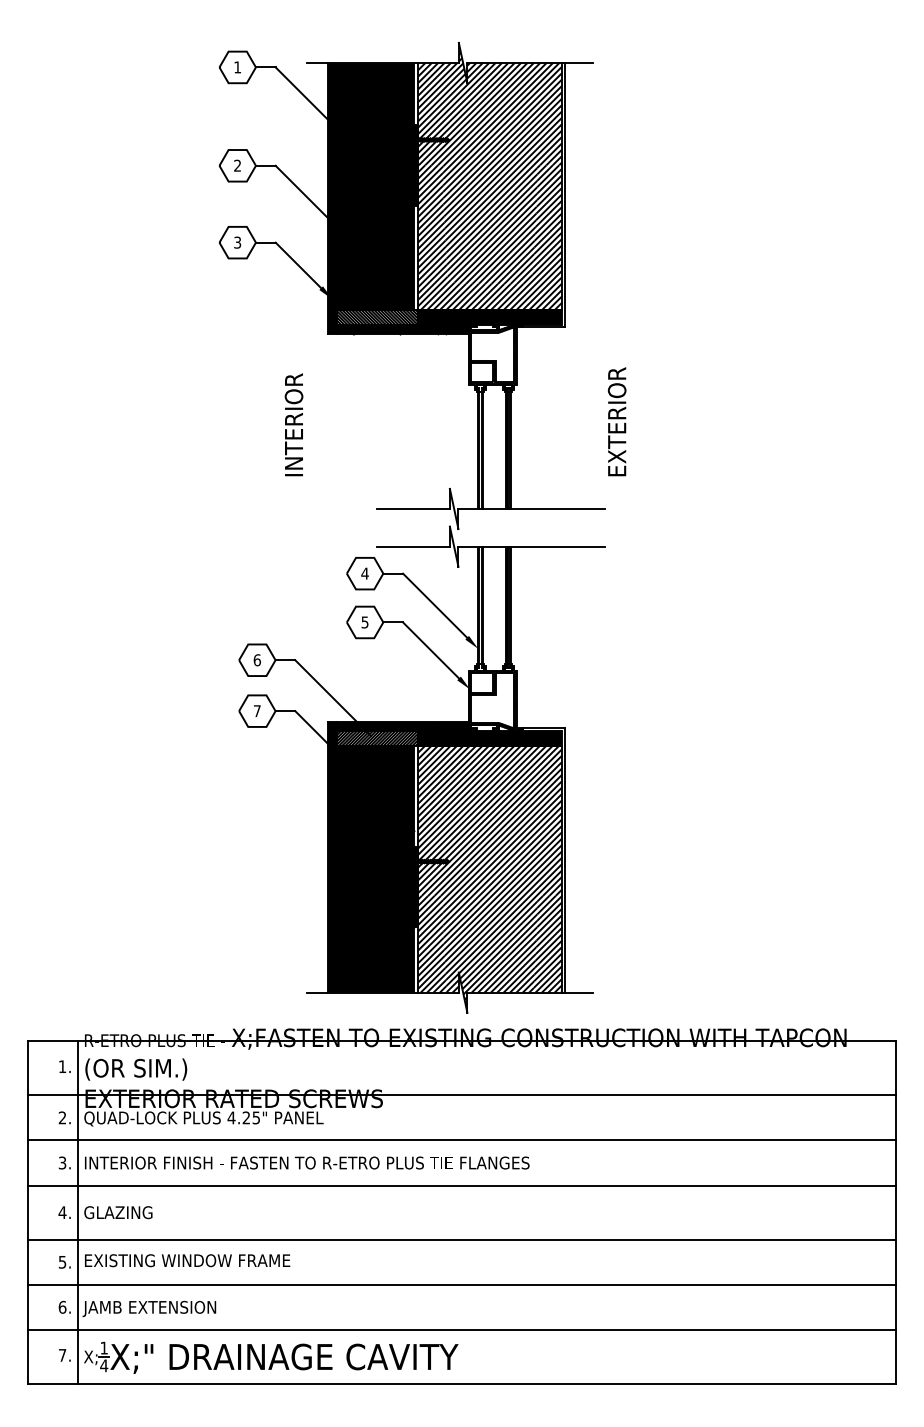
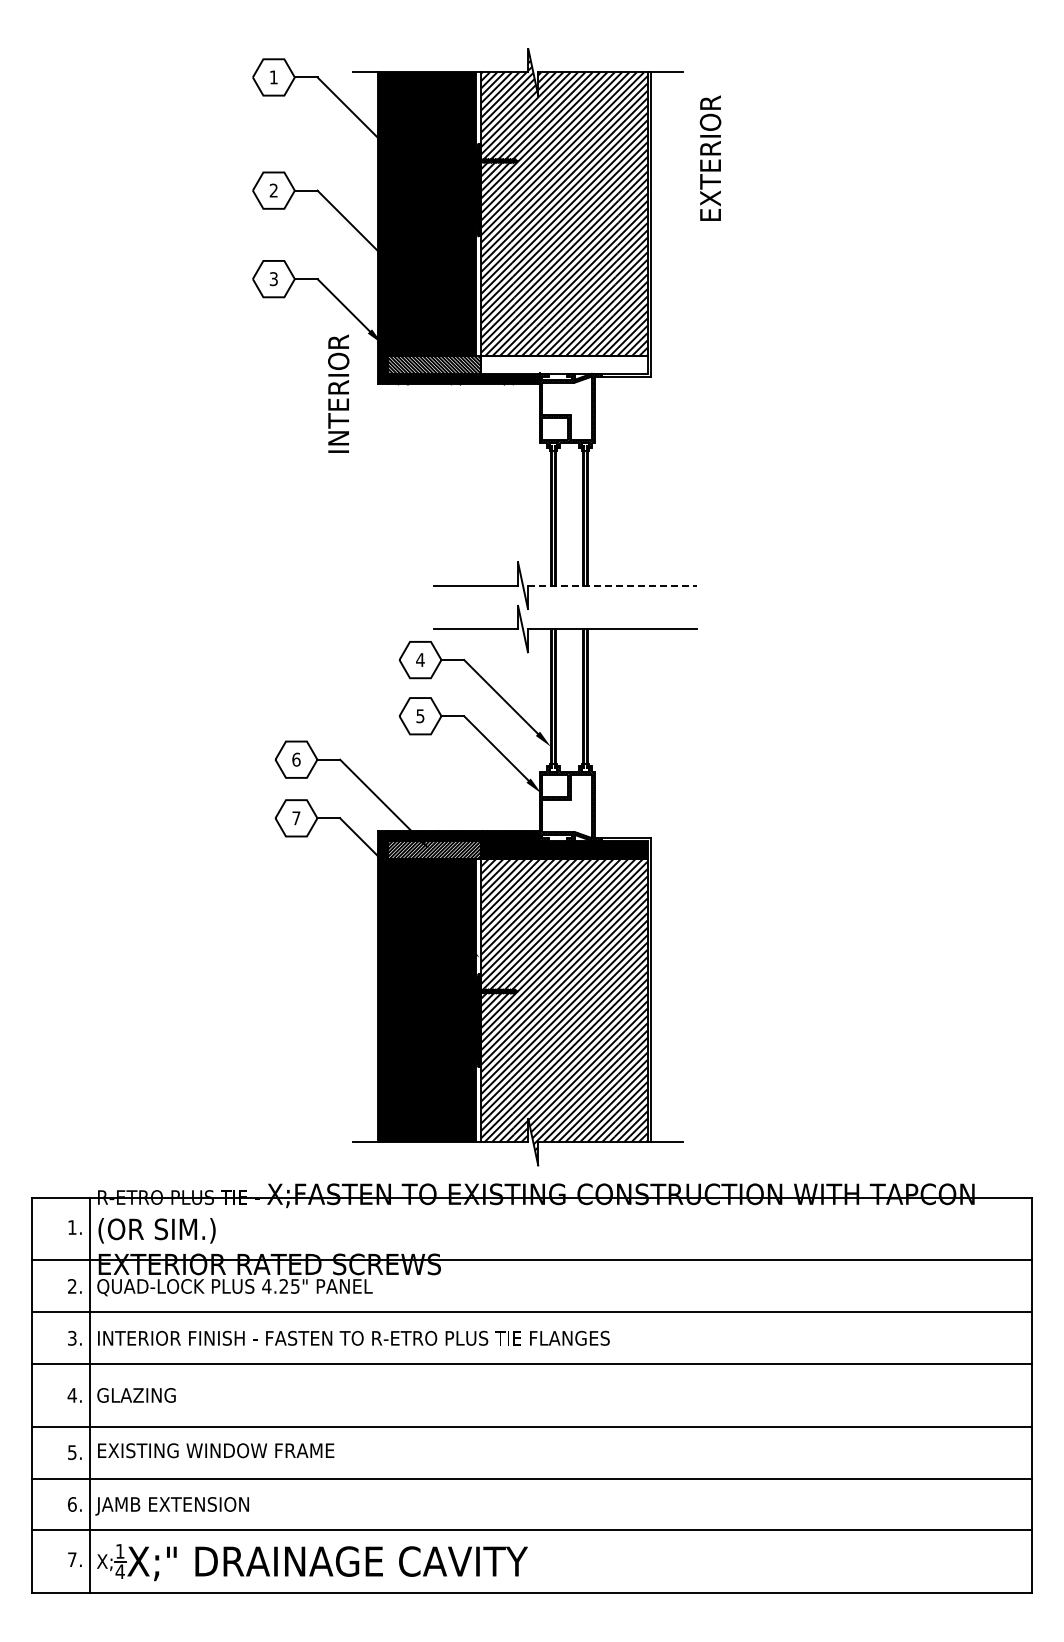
fill: (490, 316) -> (564, 364), removed
text: (617, 421) -> (710, 157), moved
text: (293, 424) -> (338, 393), moved
line: (531, 508) -> (612, 585), solid -> dashed

